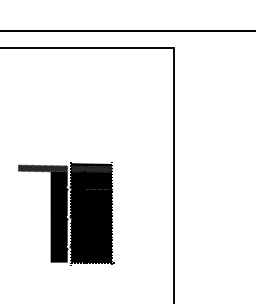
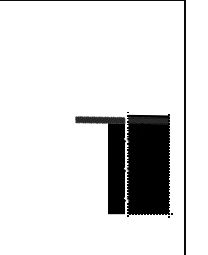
part: (66, 213) -> (123, 165), moved

